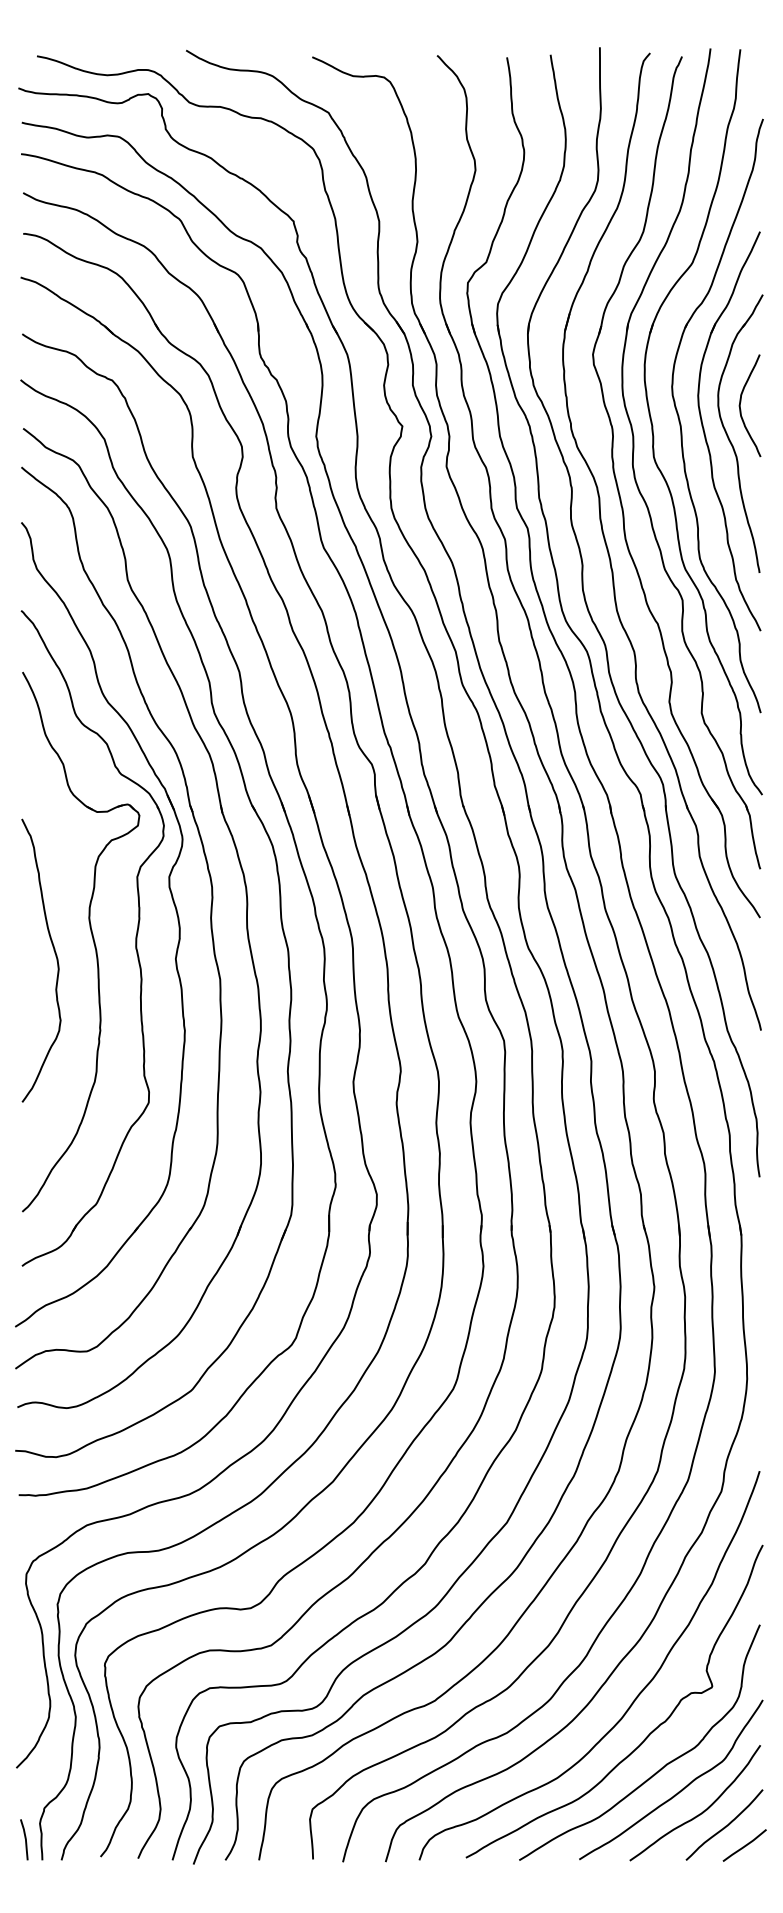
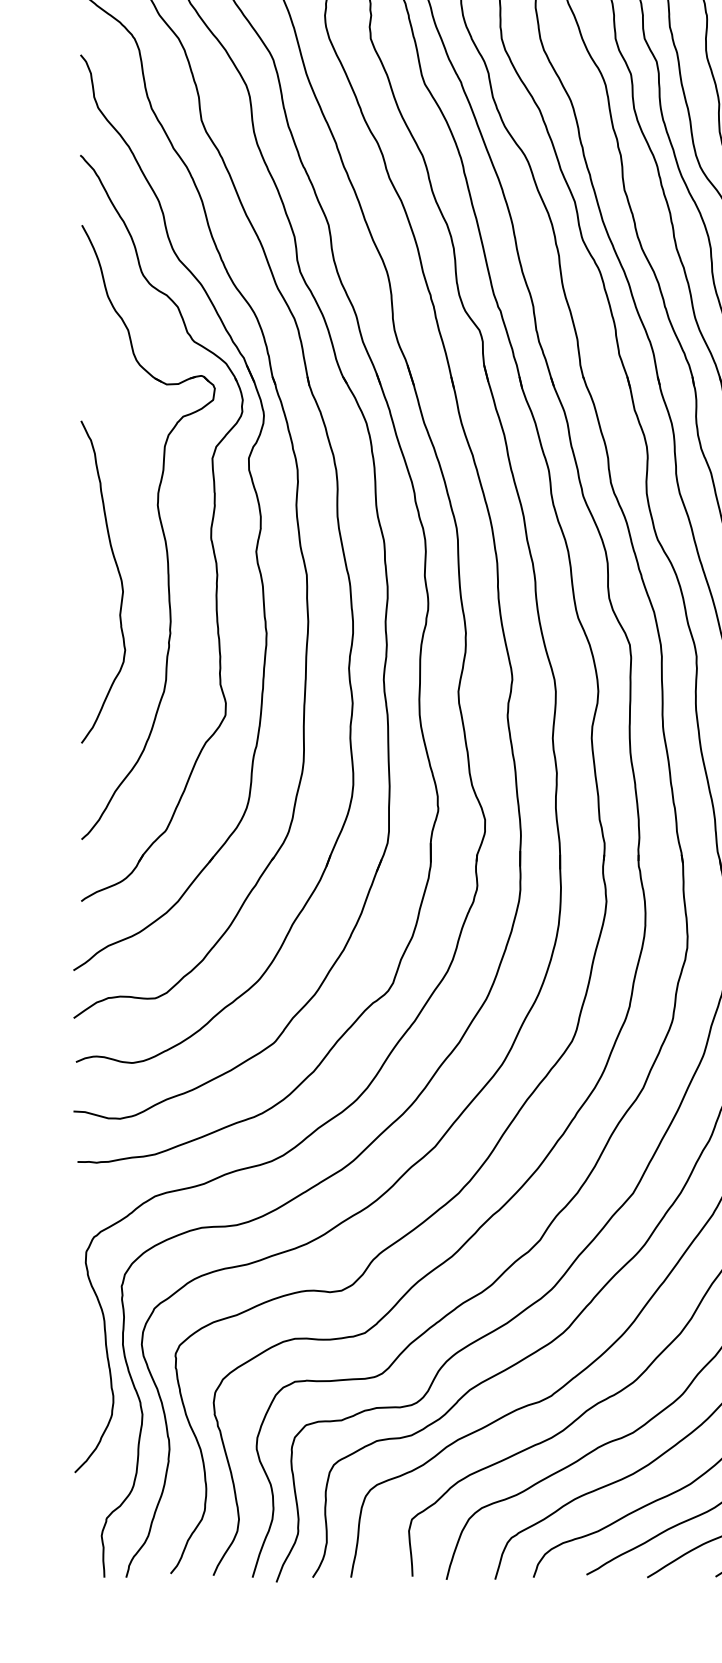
curve: (55, 956) -> (119, 577), moved
curve: (24, 1838) -> (84, 1552), removed

